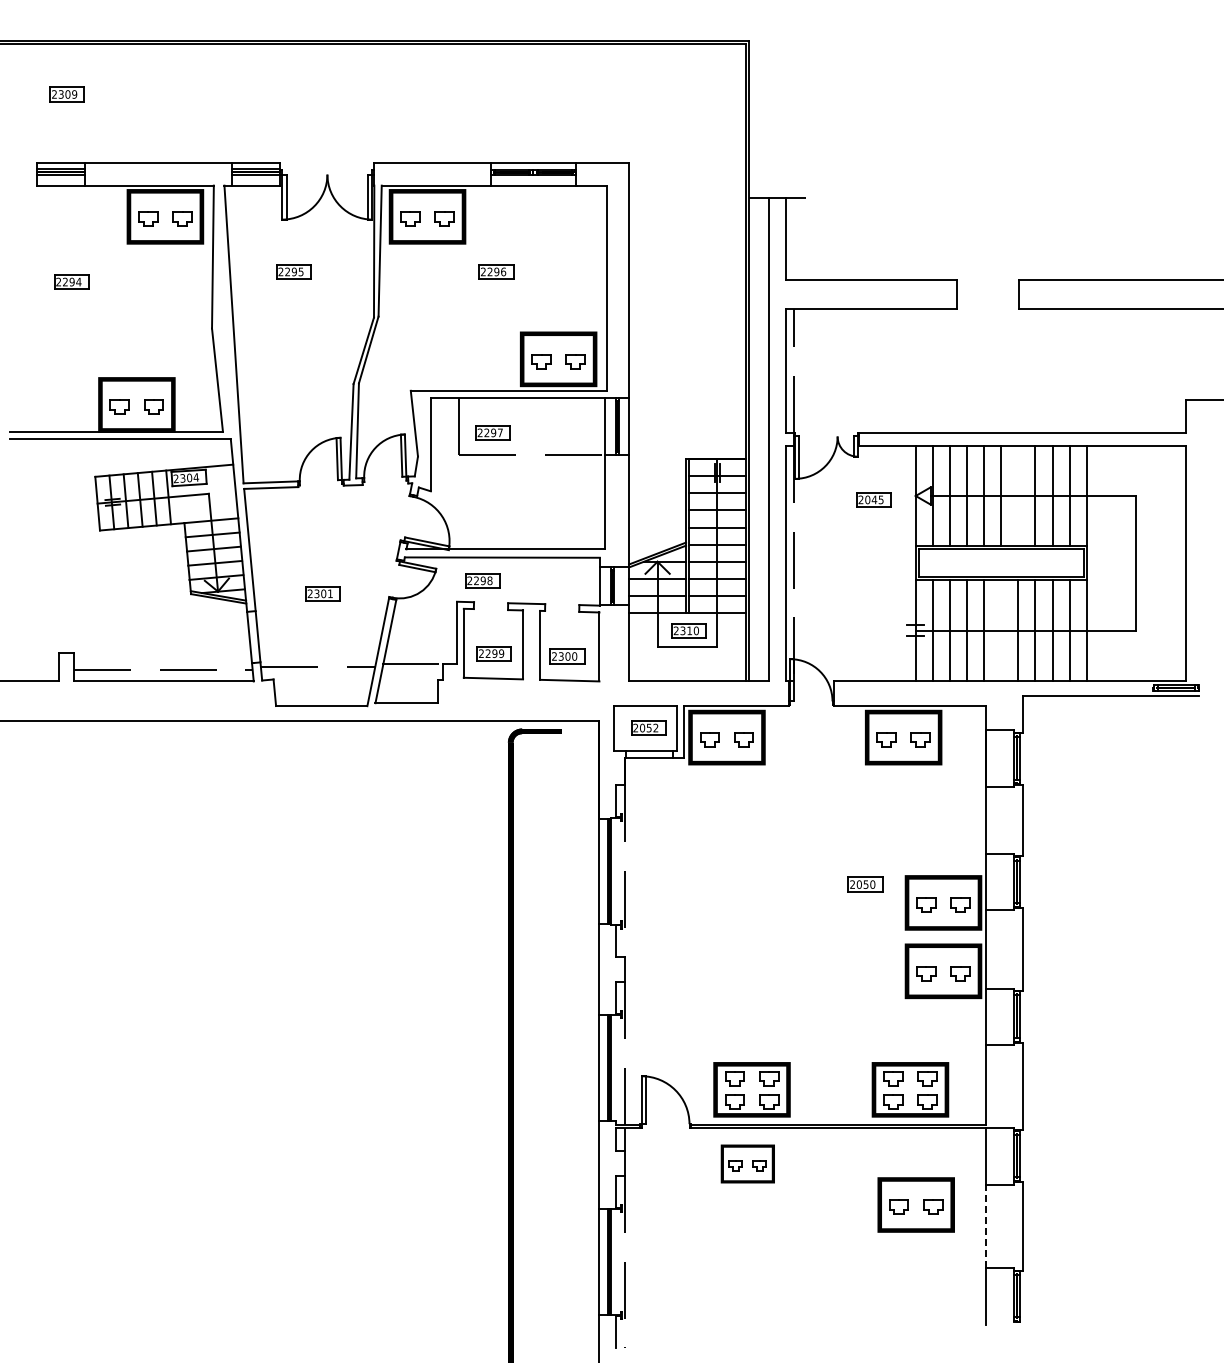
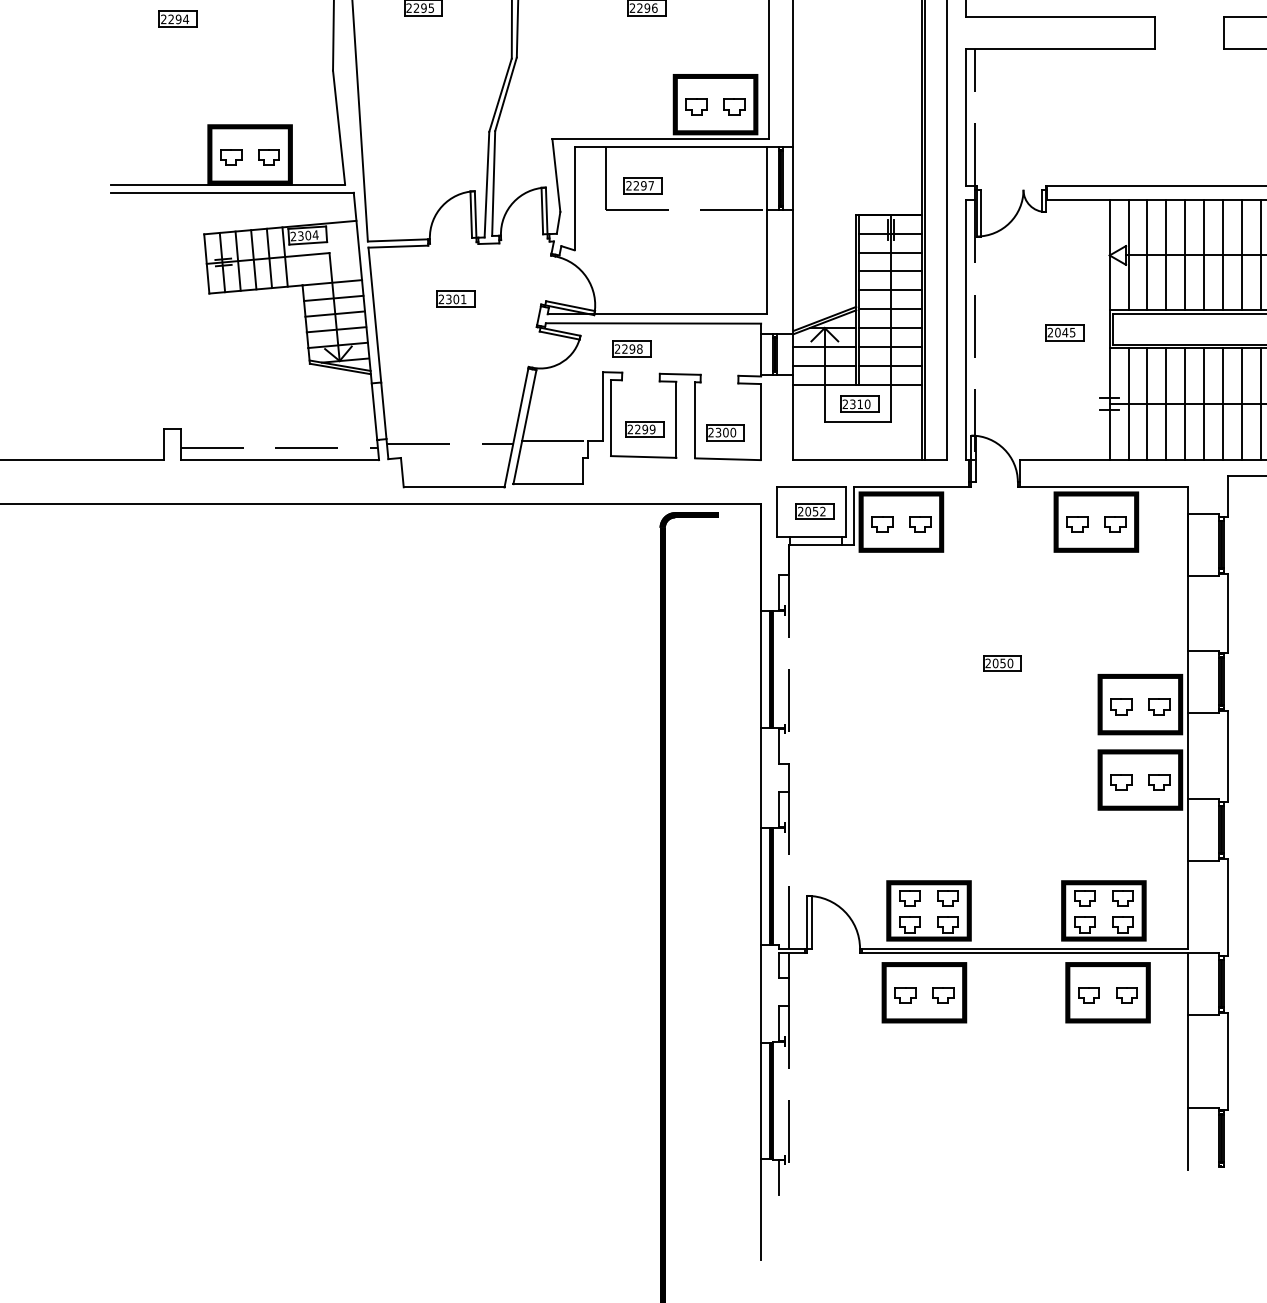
line: (1018, 495) -> (1223, 254), added
part: (873, 499) -> (1064, 332), moved
part: (322, 593) -> (454, 299), moved
line: (1001, 630) -> (1204, 403), added
part: (865, 884) -> (1002, 663), moved
part: (747, 1163) -> (924, 992), size x1.43
part: (915, 1204) -> (1107, 992), moved
line: (986, 1226) -> (1187, 1061), dashed -> solid

